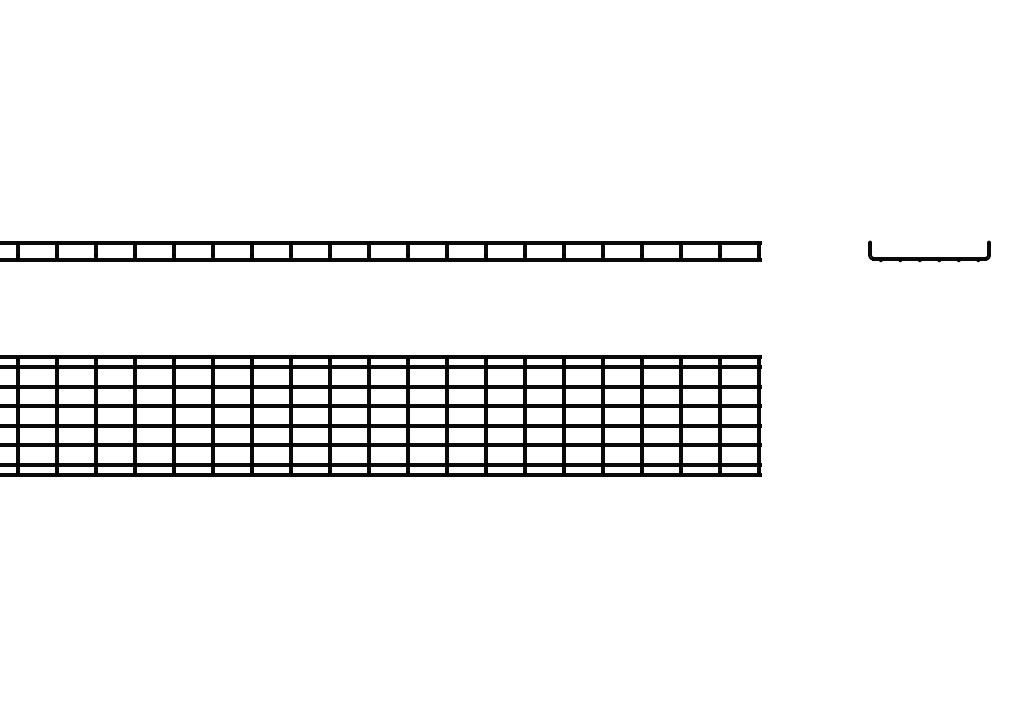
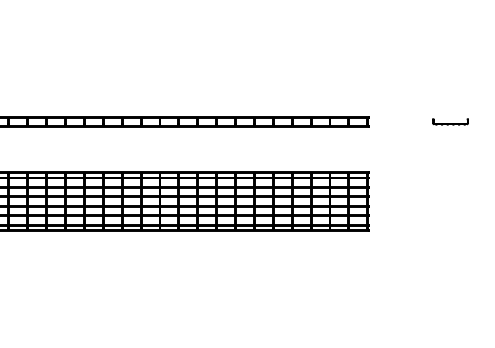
part: (929, 250) -> (450, 121), size x0.6

